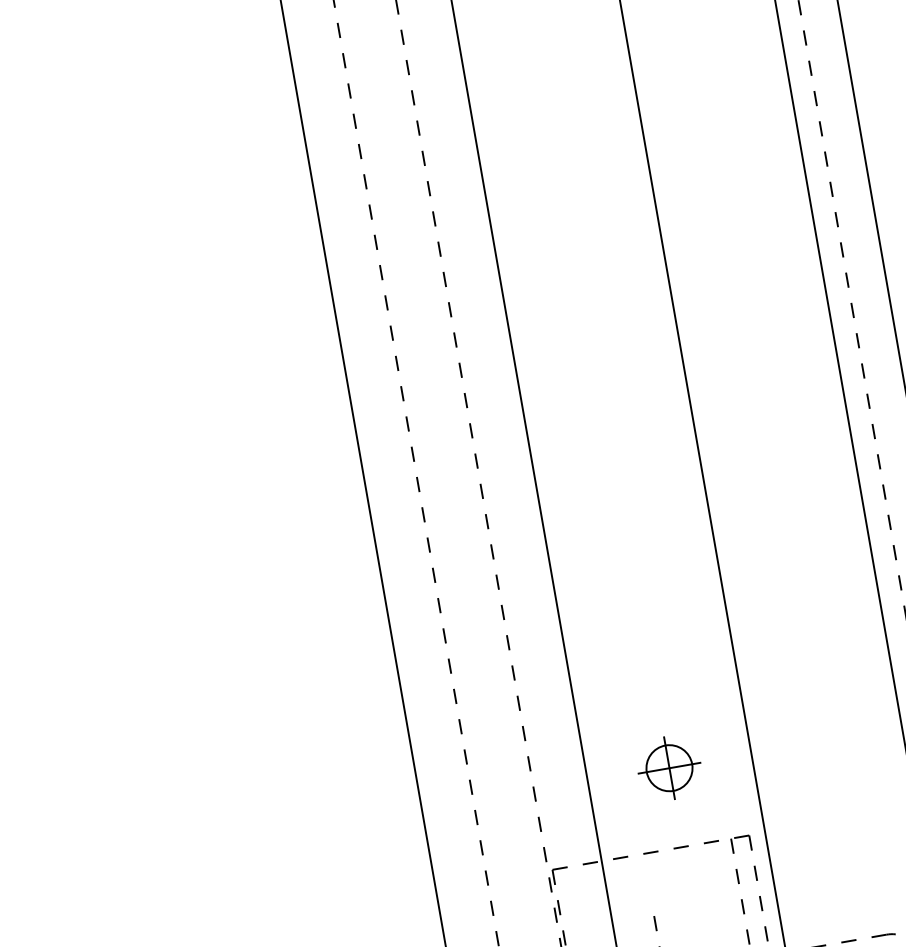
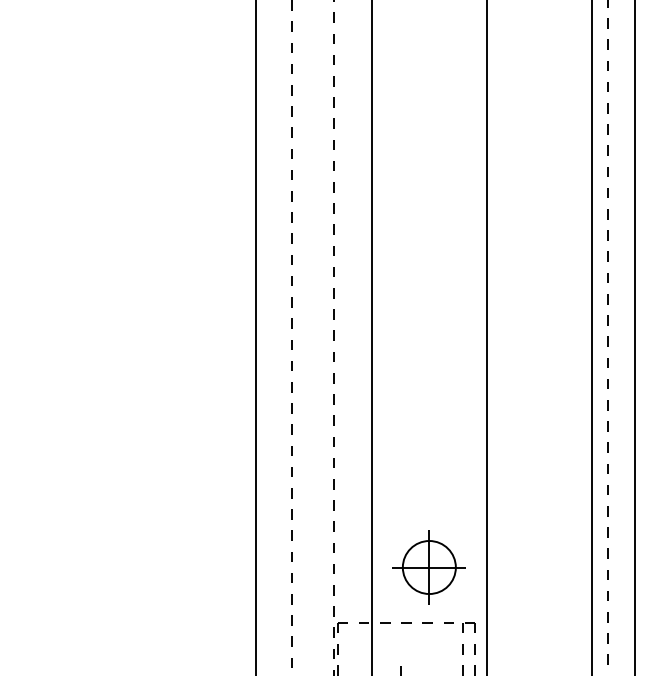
part: (668, 768) -> (428, 567), size x1.67

